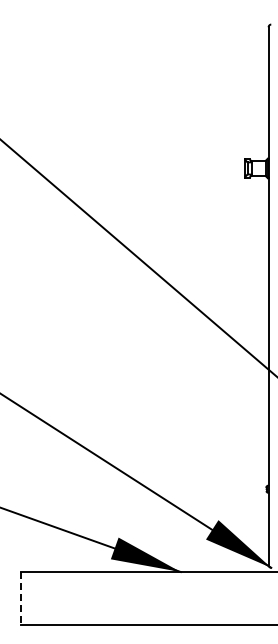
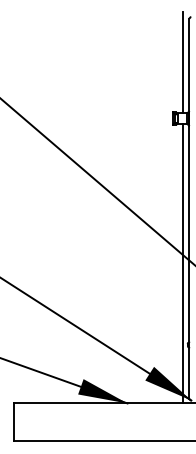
line: (259, 88) -> (183, 62), added
line: (259, 374) -> (183, 264), added
line: (20, 598) -> (14, 422), dashed -> solid

